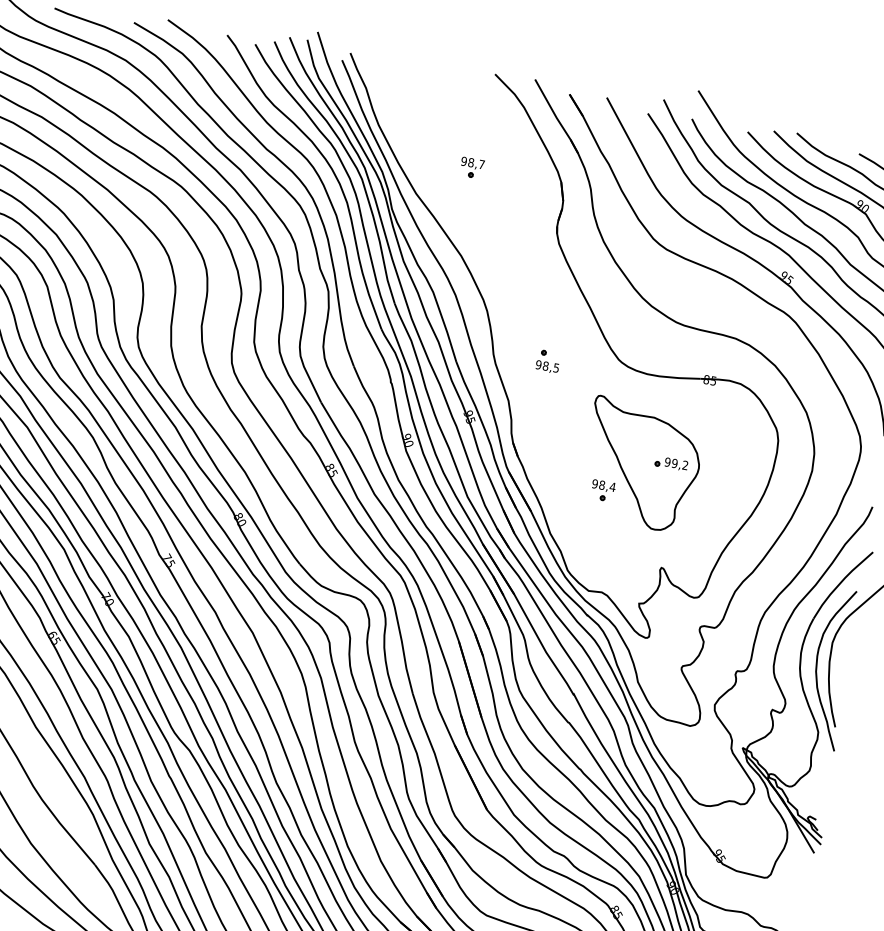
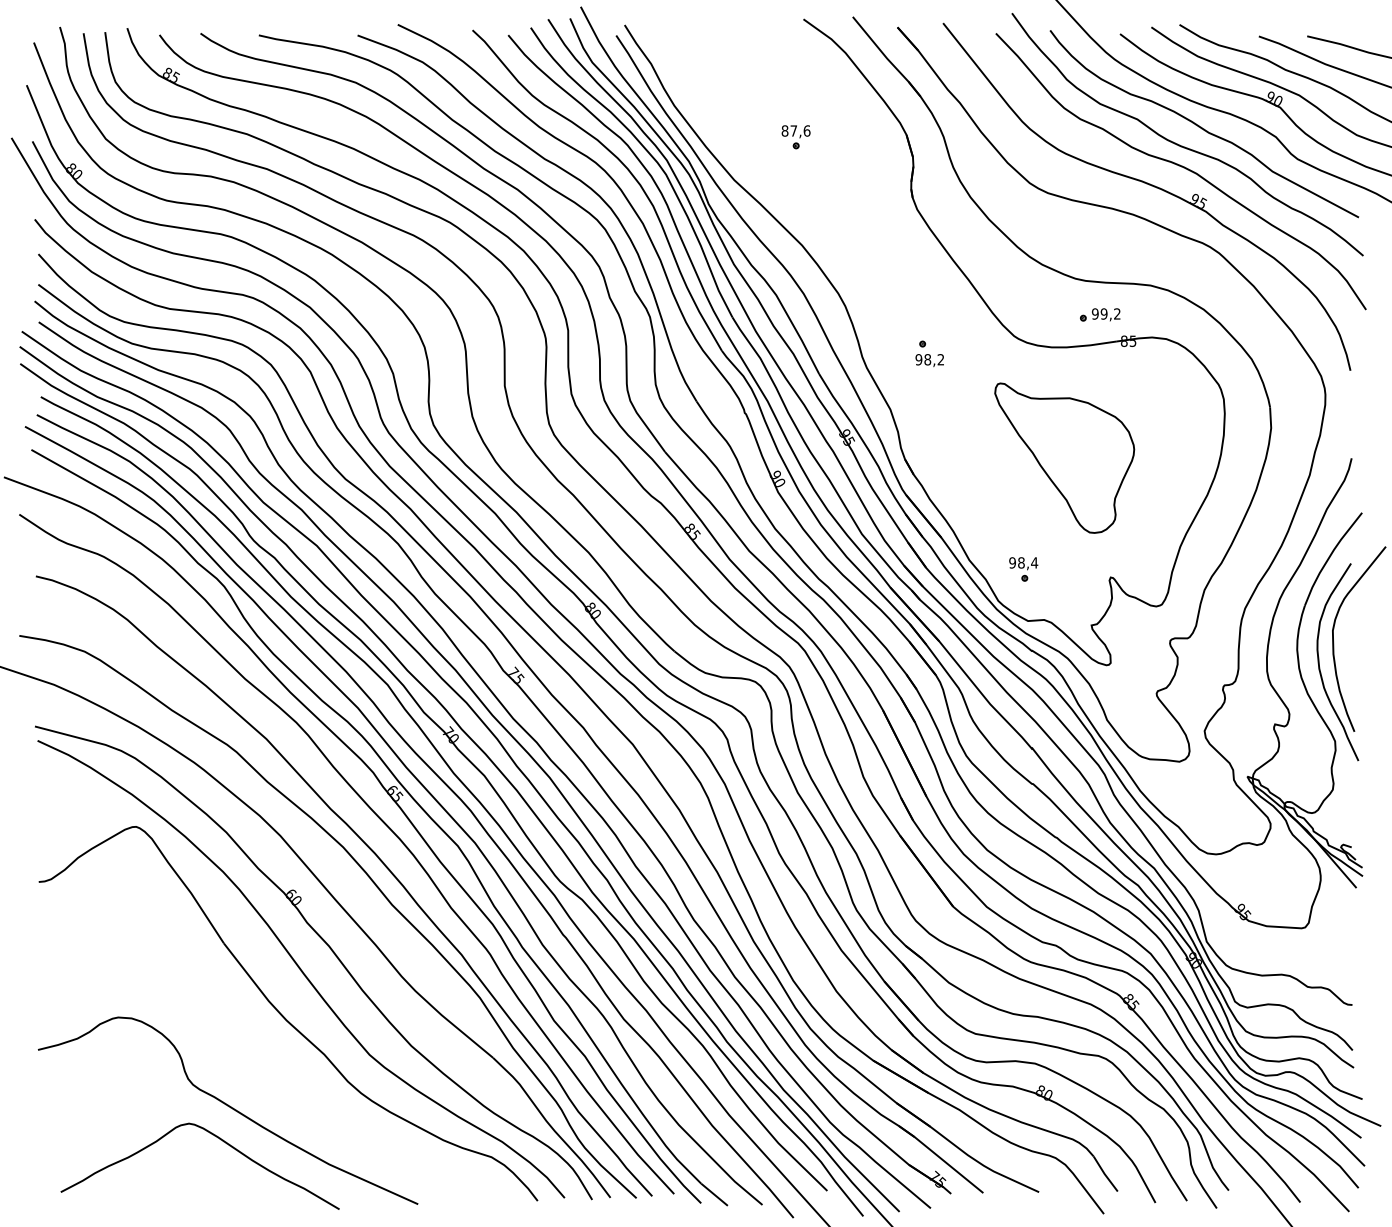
text: (472, 162) -> (795, 130), 98,7 -> 87,6
text: (556, 367) -> (940, 359), 98,5 -> 98,2
part: (671, 463) -> (1100, 314), moved
part: (602, 490) -> (1023, 569), moved

